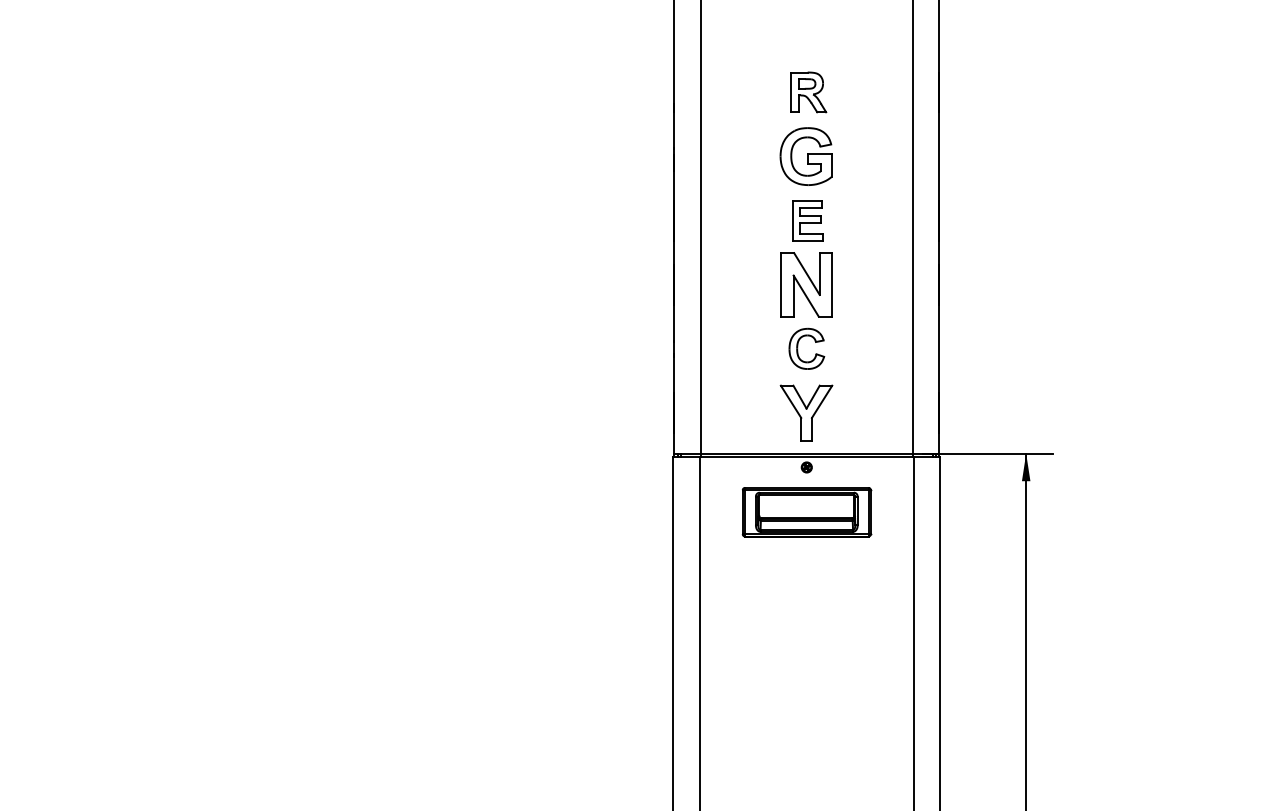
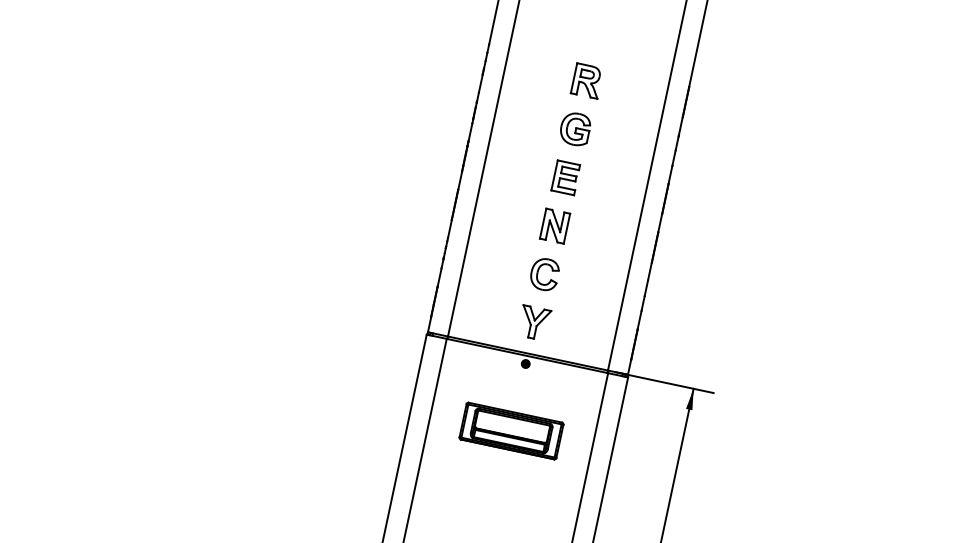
part: (806, 156) -> (575, 129), size x0.71
part: (806, 284) -> (554, 225), size x0.62
part: (806, 412) -> (534, 322), size x0.71
part: (806, 512) -> (511, 431), moved

